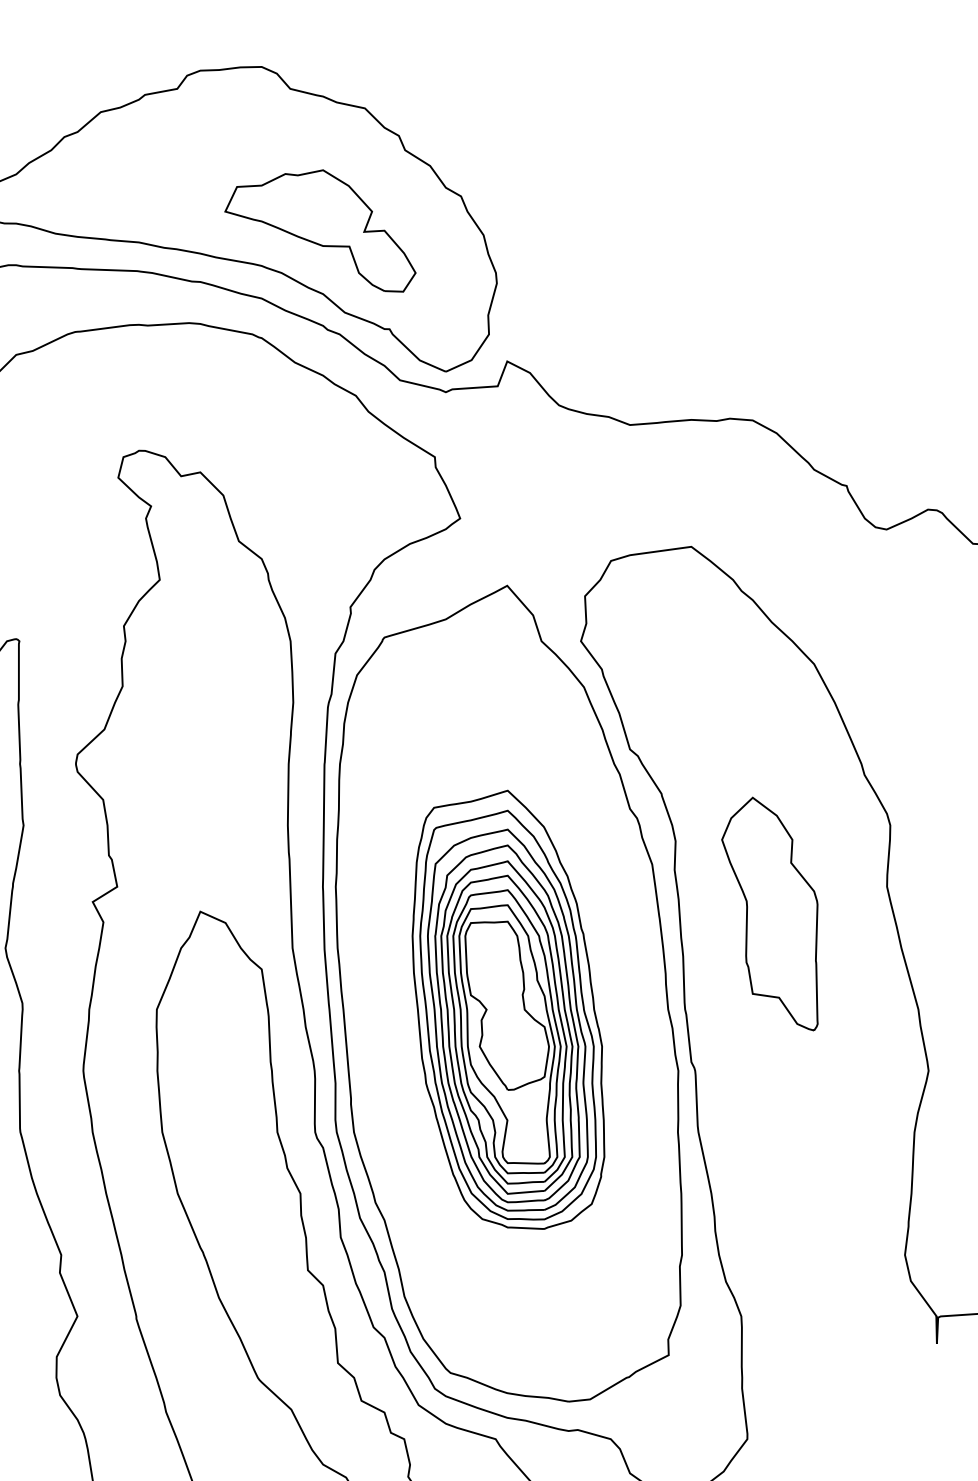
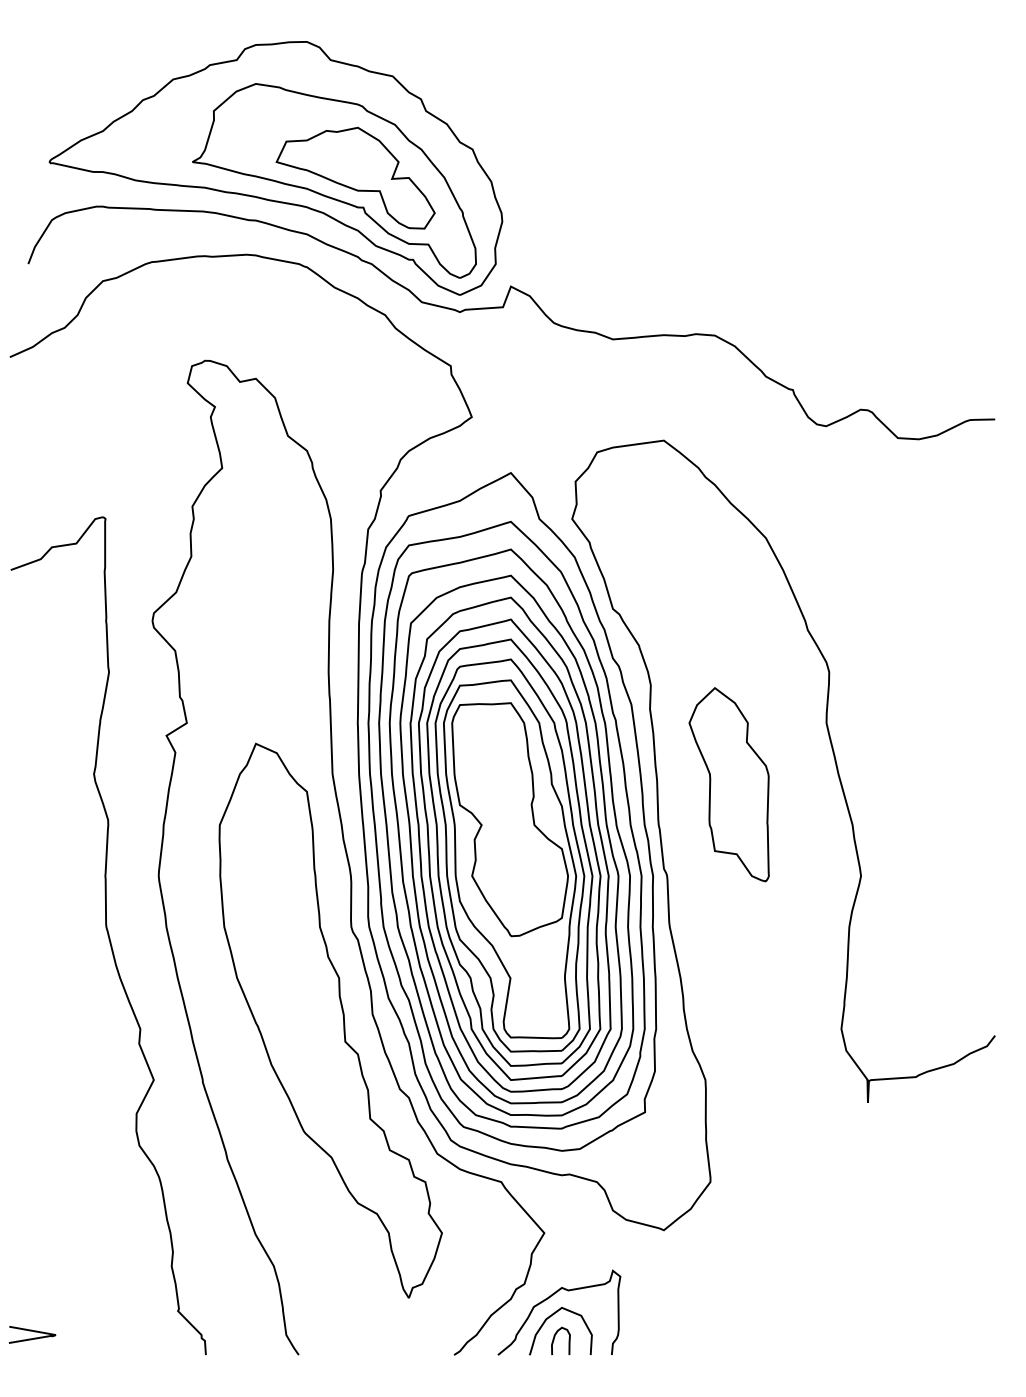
part: (294, 233) -> (334, 180), added
part: (769, 913) -> (728, 784), moved
part: (507, 1010) -> (511, 825), size x1.67

